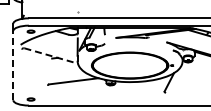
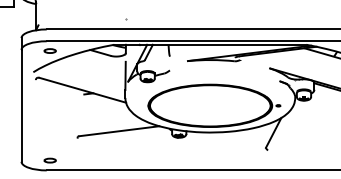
line: (51, 55) -> (83, 89), dashed -> solid
line: (13, 65) -> (21, 105), dashed -> solid

